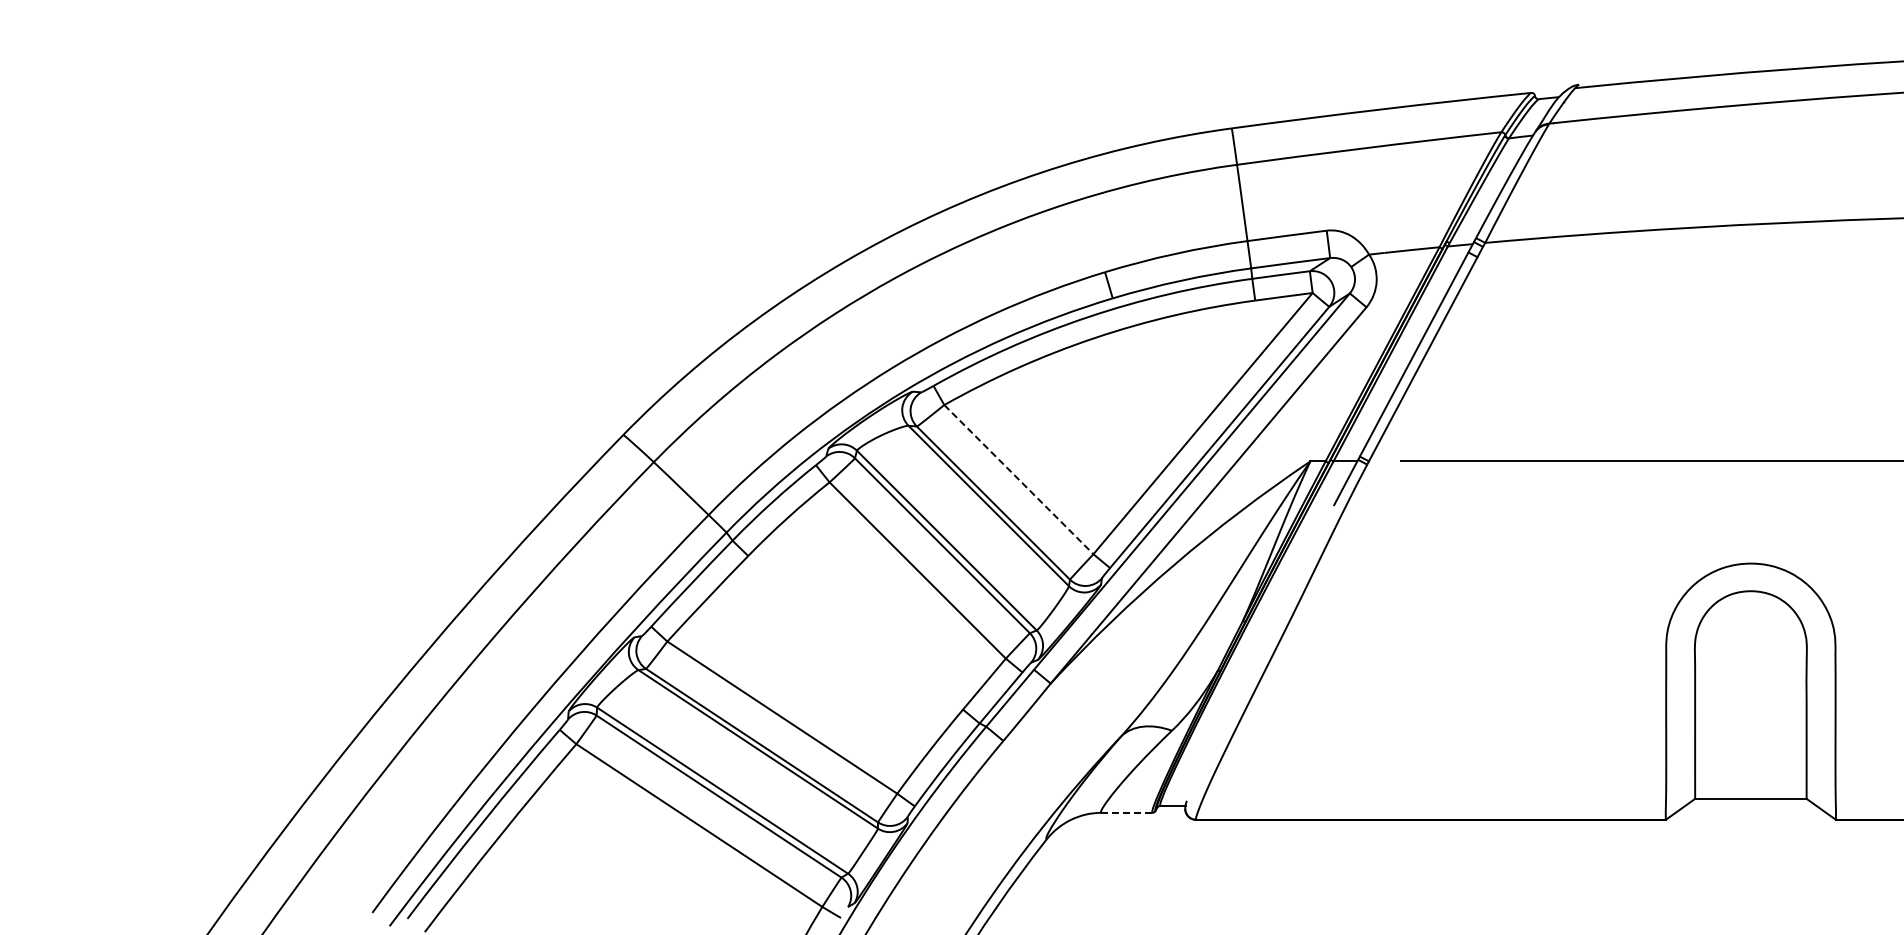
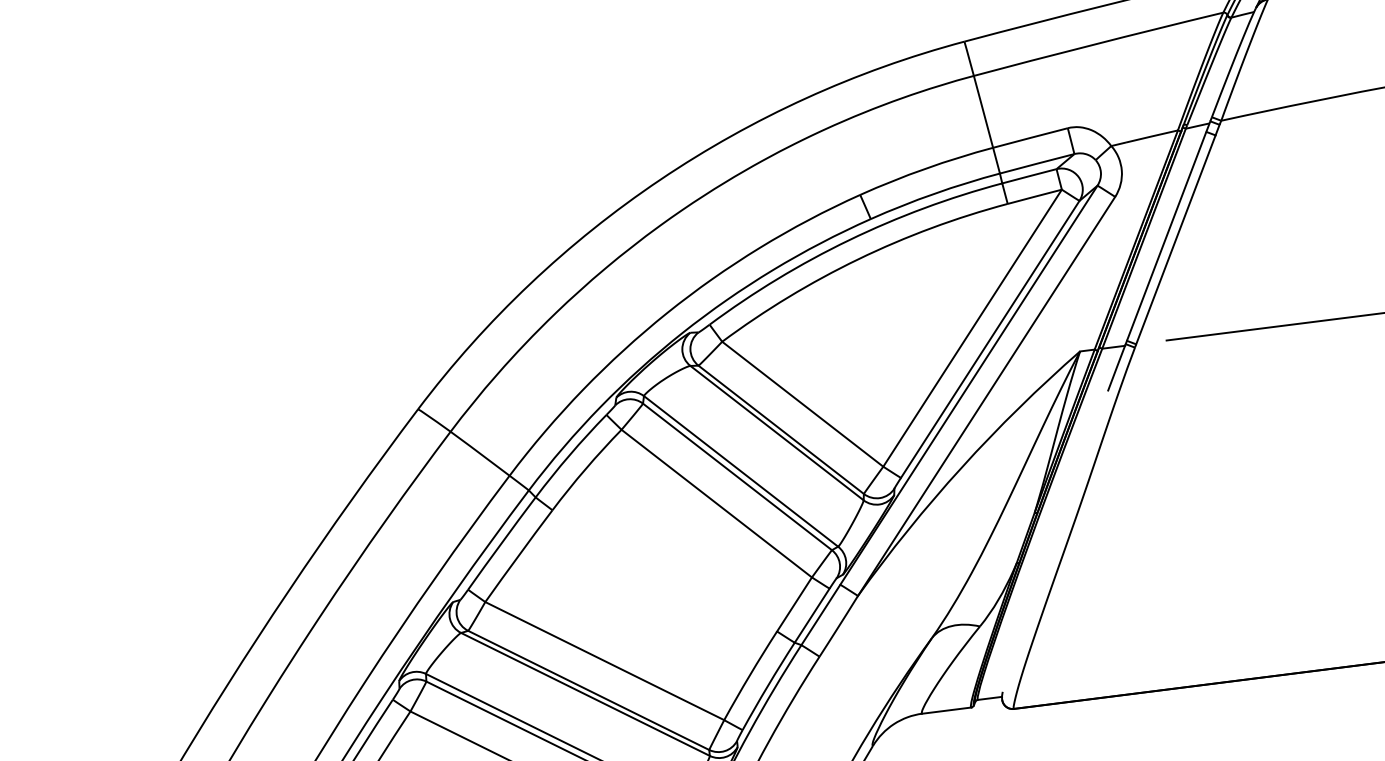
line: (1019, 480) -> (803, 404), dashed -> solid
line: (1126, 812) -> (946, 710), dashed -> solid

